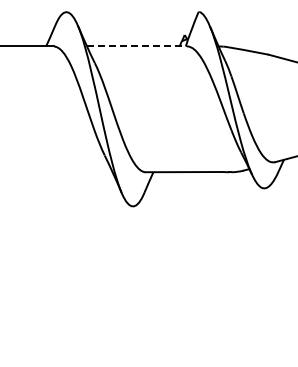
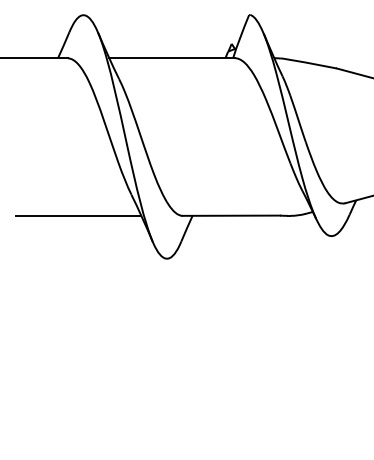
line: (137, 46) -> (172, 58), dashed -> solid
line: (62, 172) -> (78, 216), added

